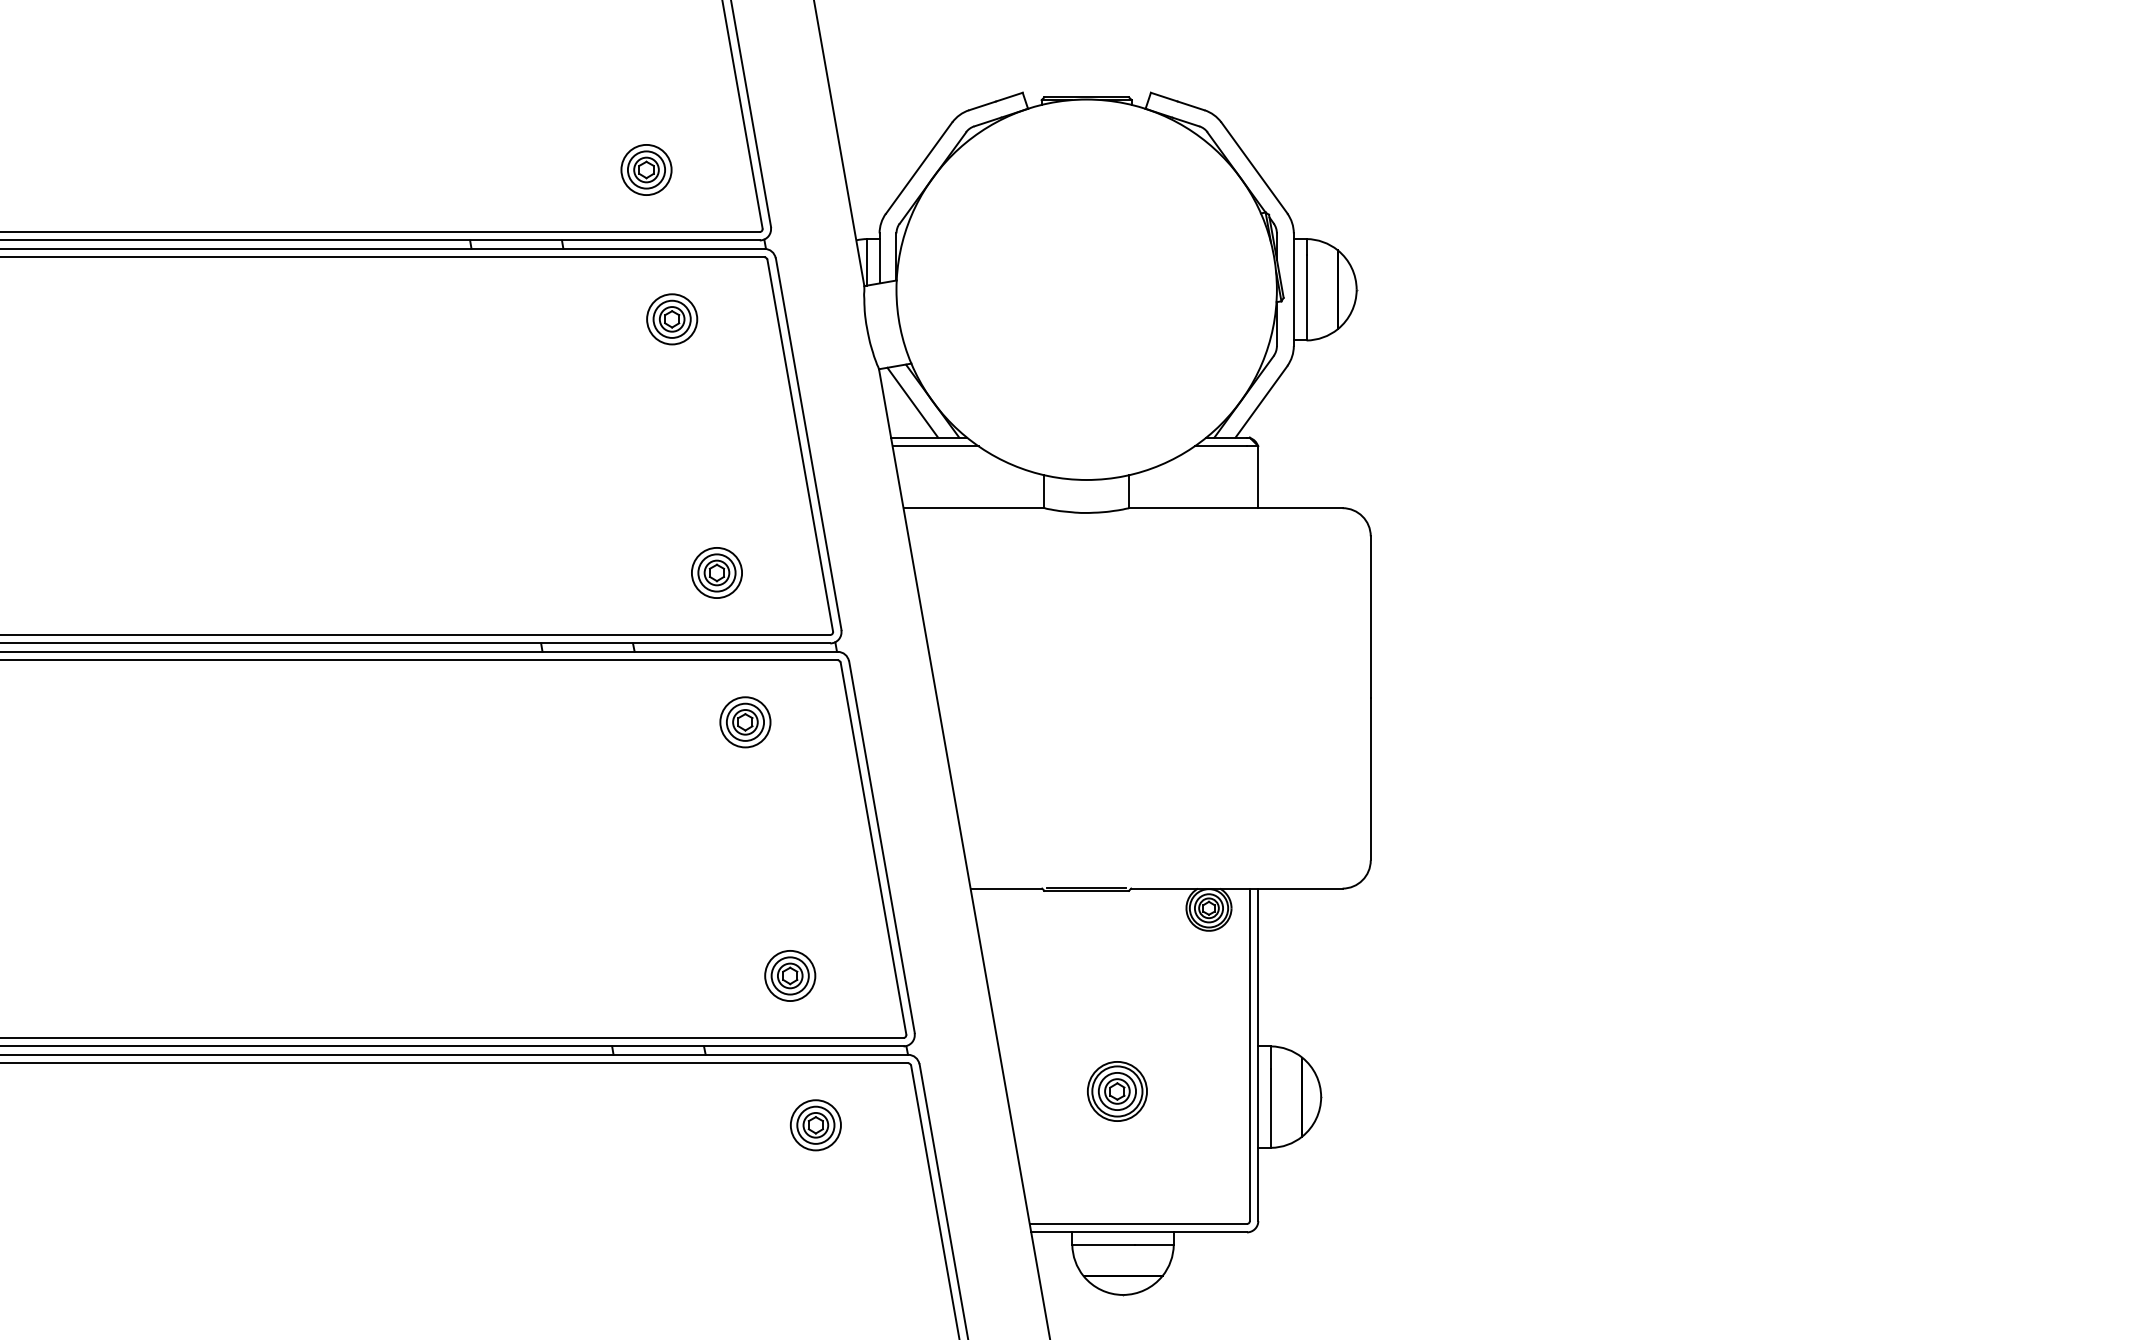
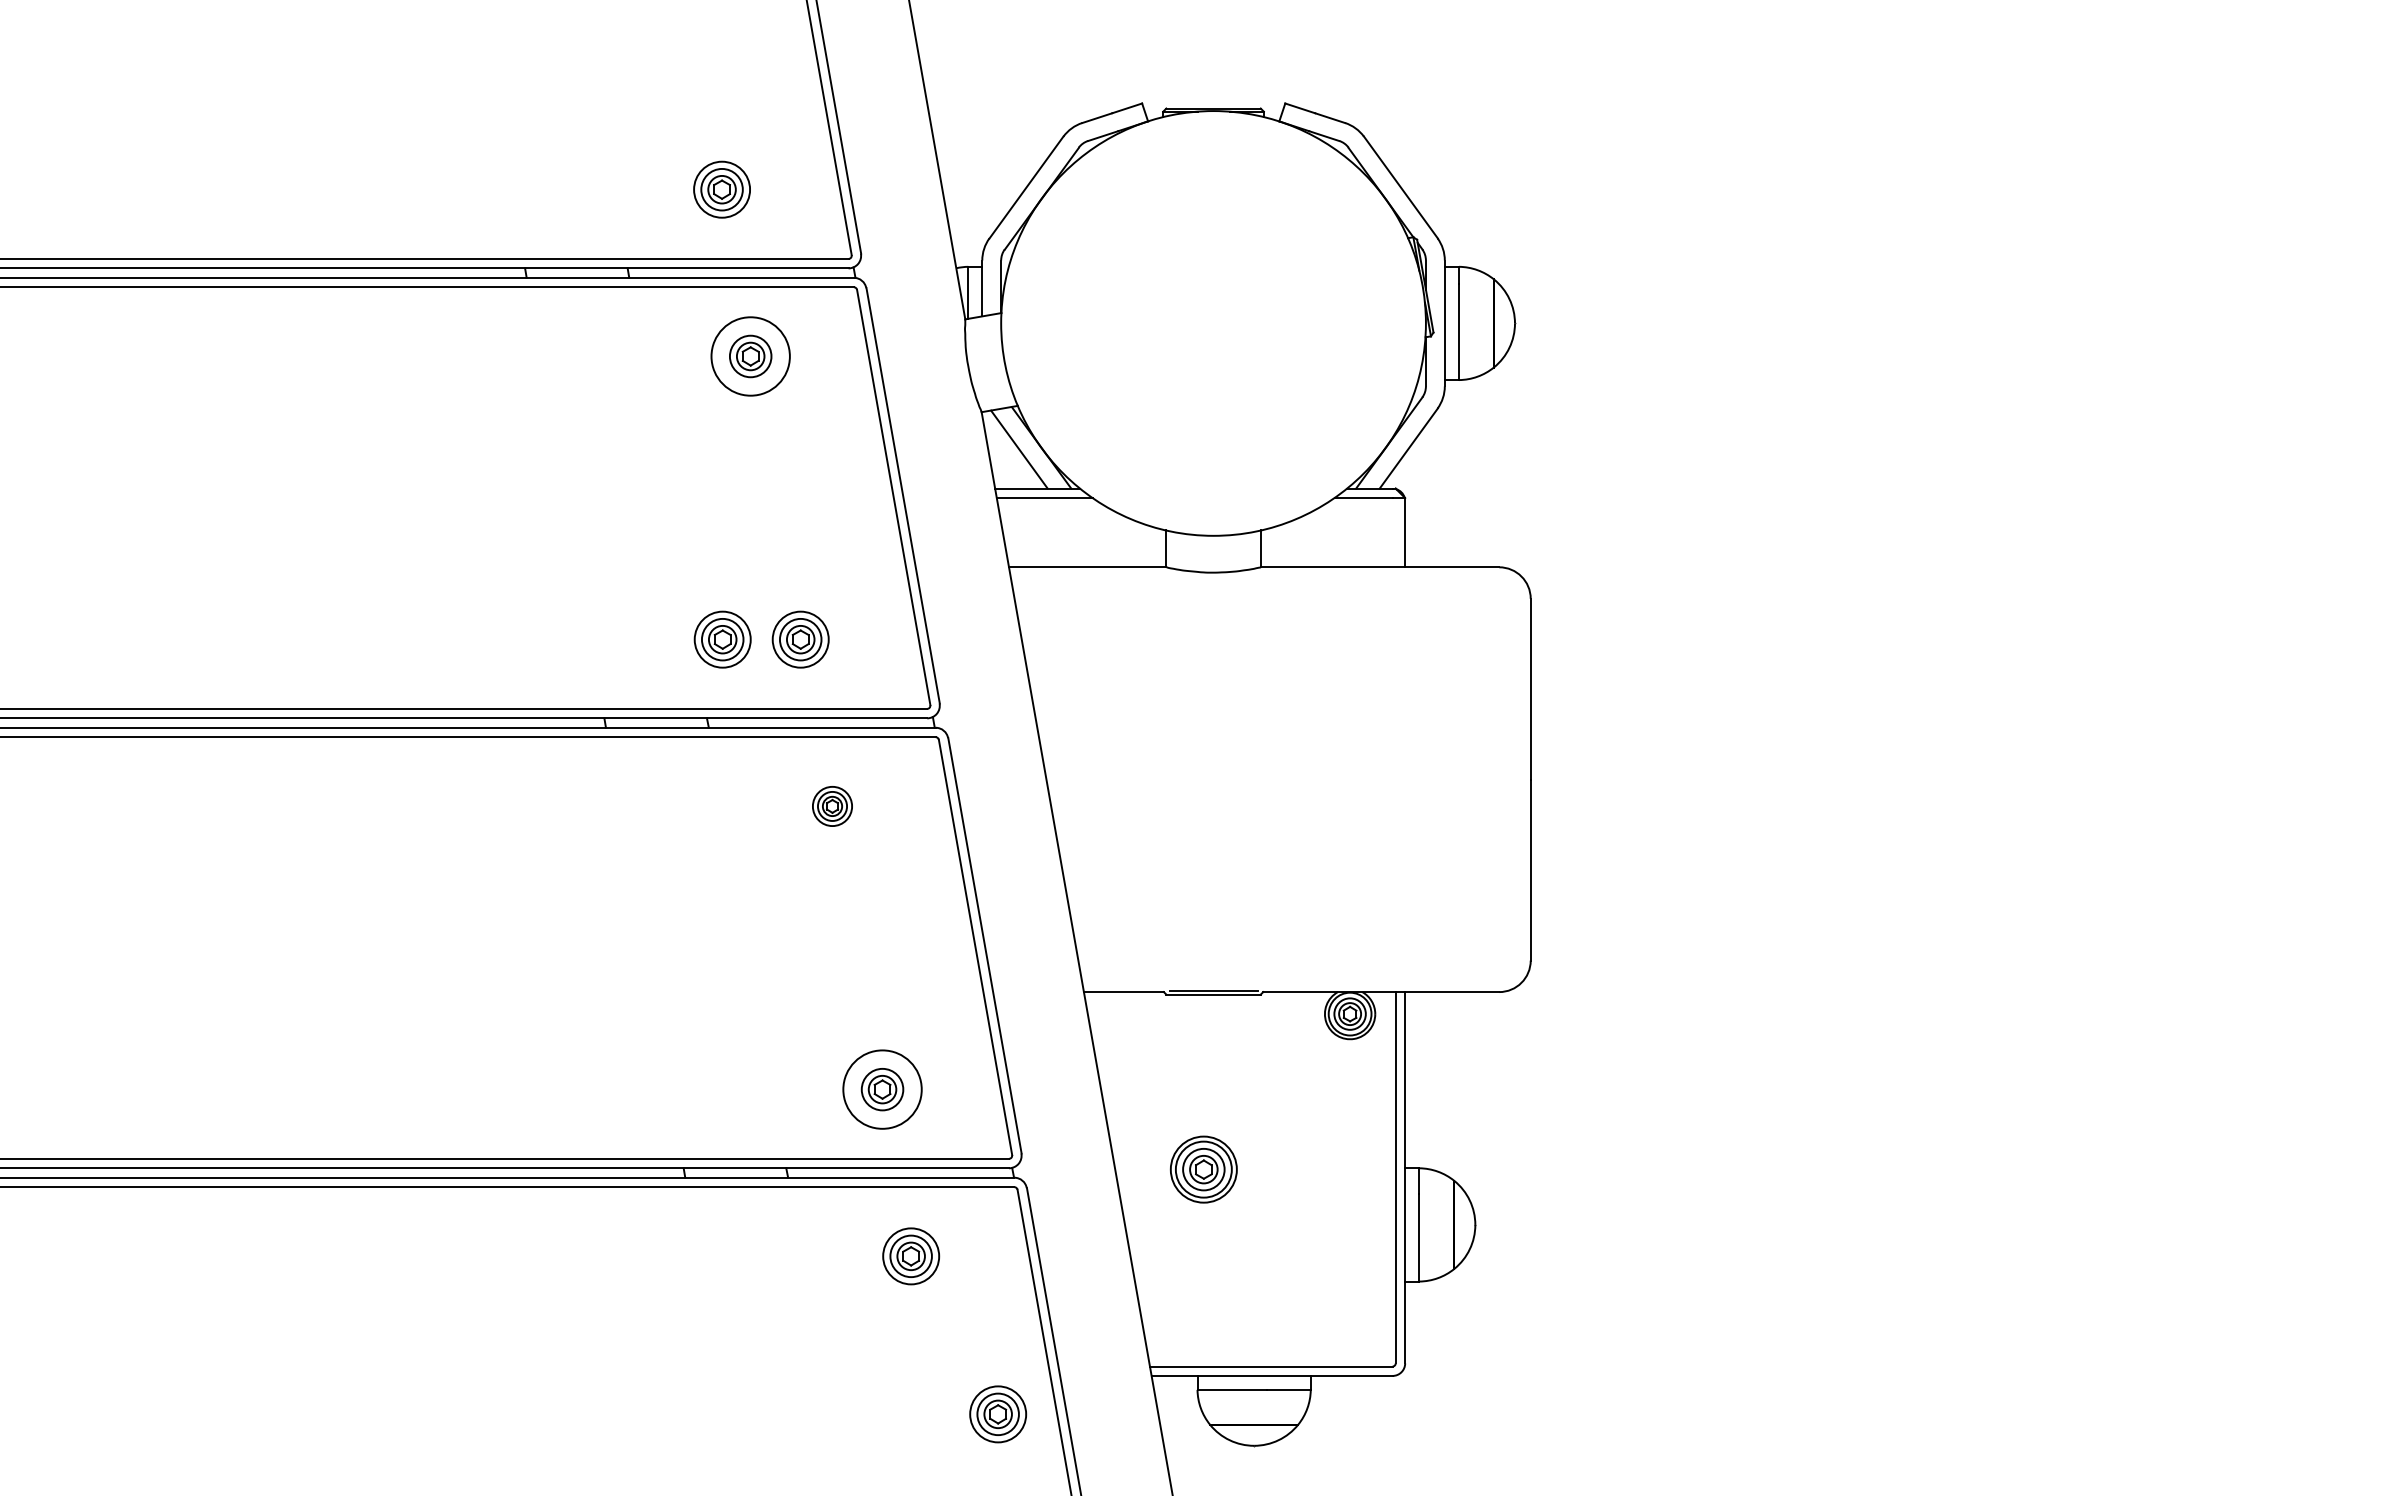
circle: (671, 319) -> (750, 356), size x1.4
part: (646, 572) -> (722, 639), added
part: (745, 722) -> (832, 806), size x0.7
circle: (790, 975) -> (882, 1089), size x1.4
part: (1117, 1091) -> (1203, 1169), moved
part: (894, 1266) -> (998, 1414), added

